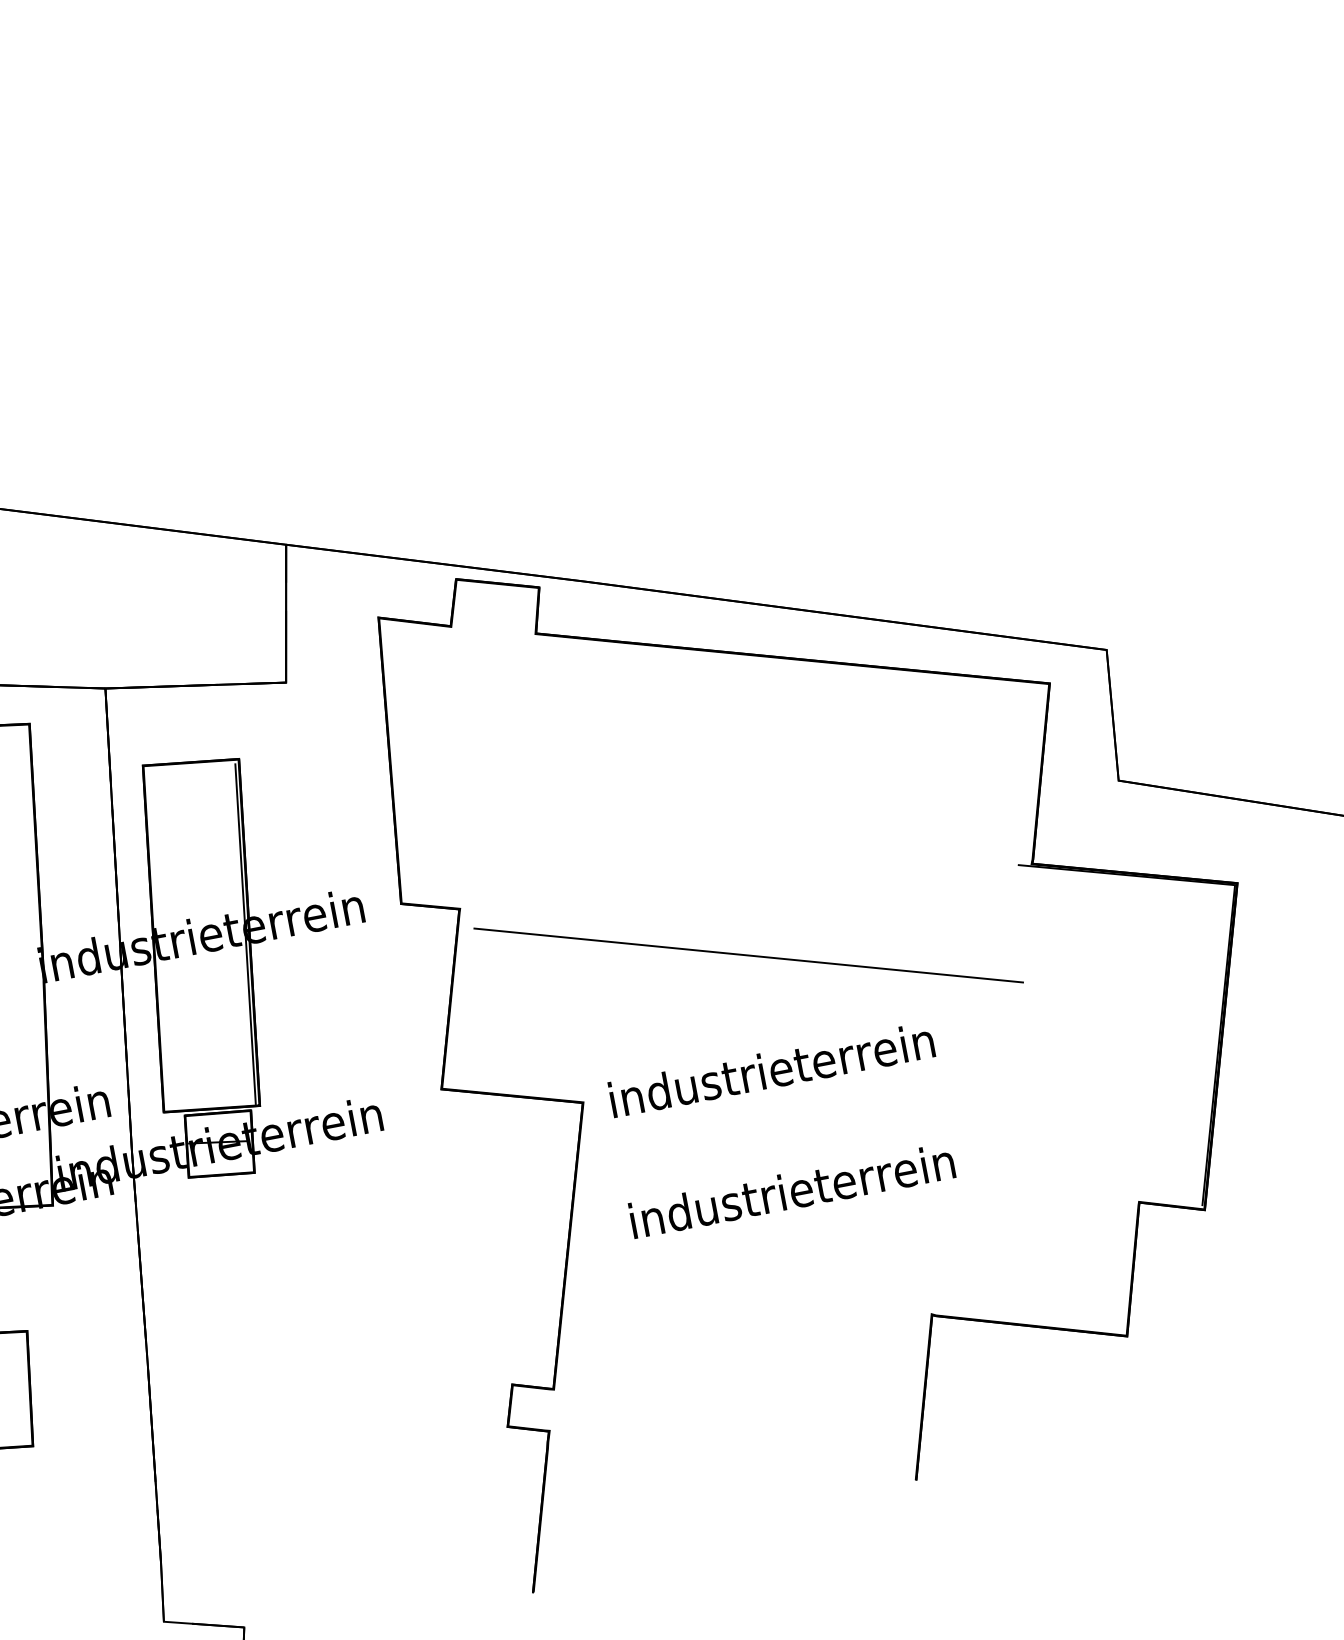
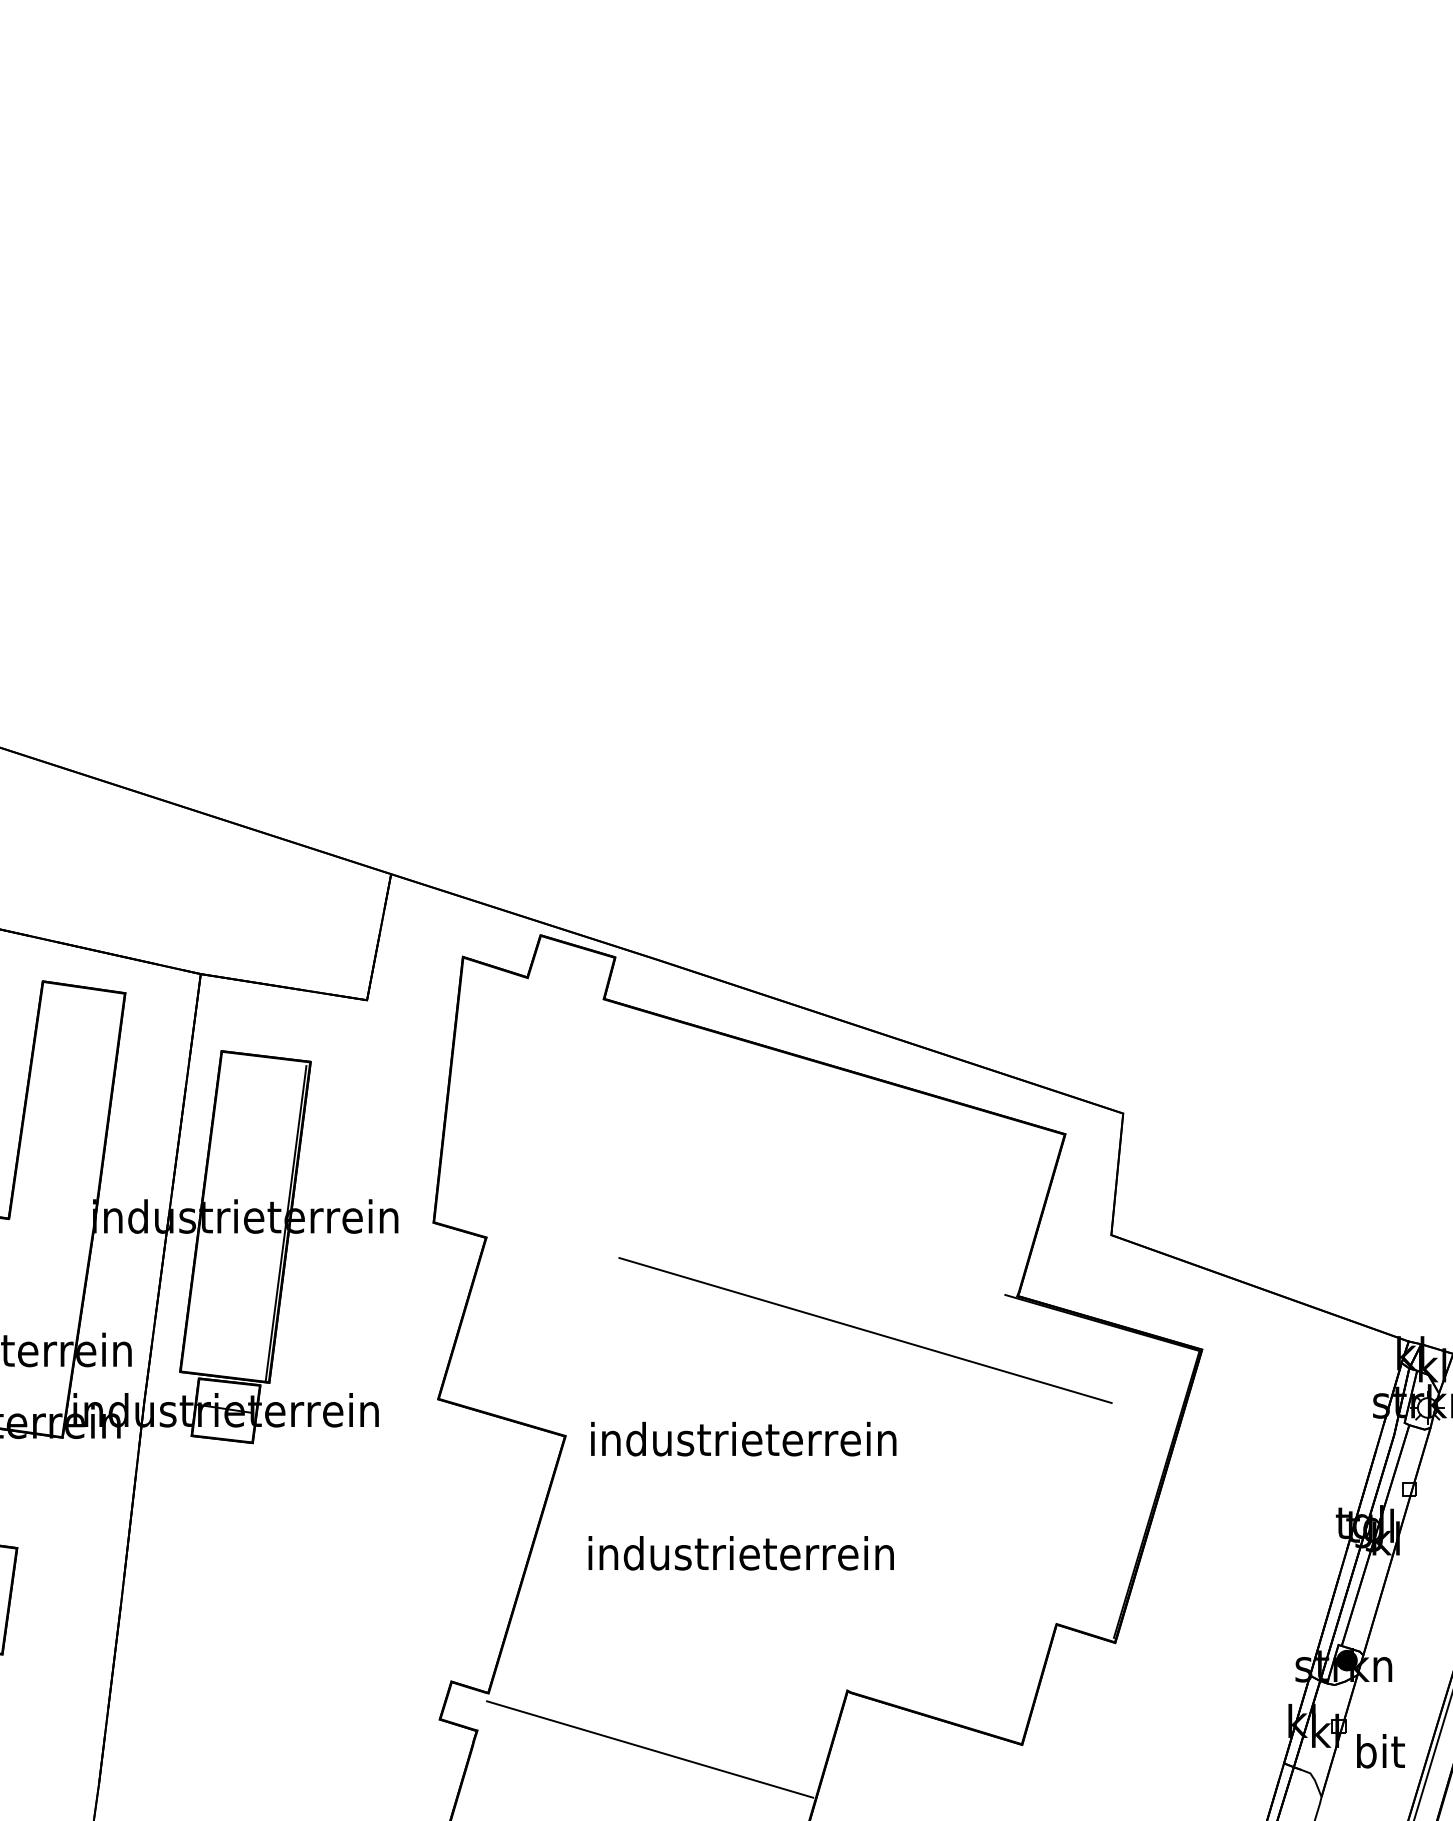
line: (748, 955) -> (865, 1330), moved
line: (735, 1416) -> (650, 1749), added

